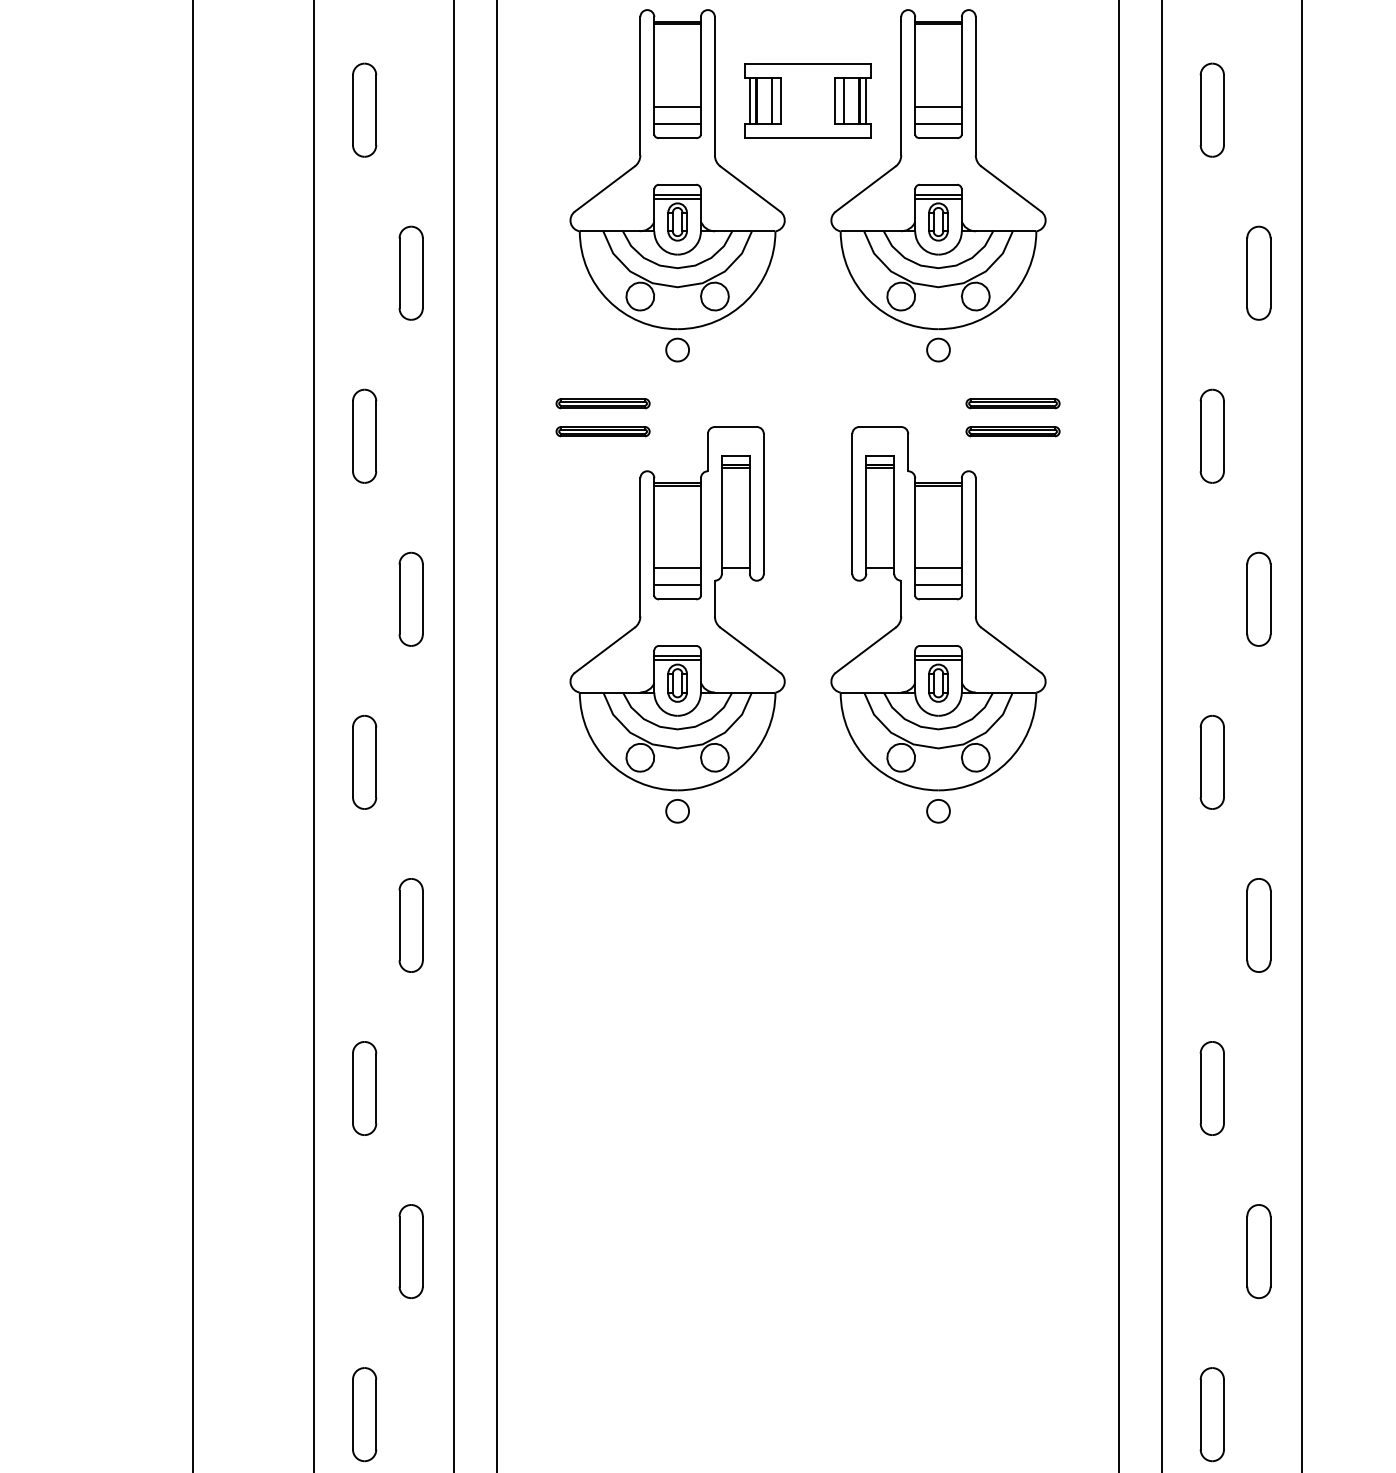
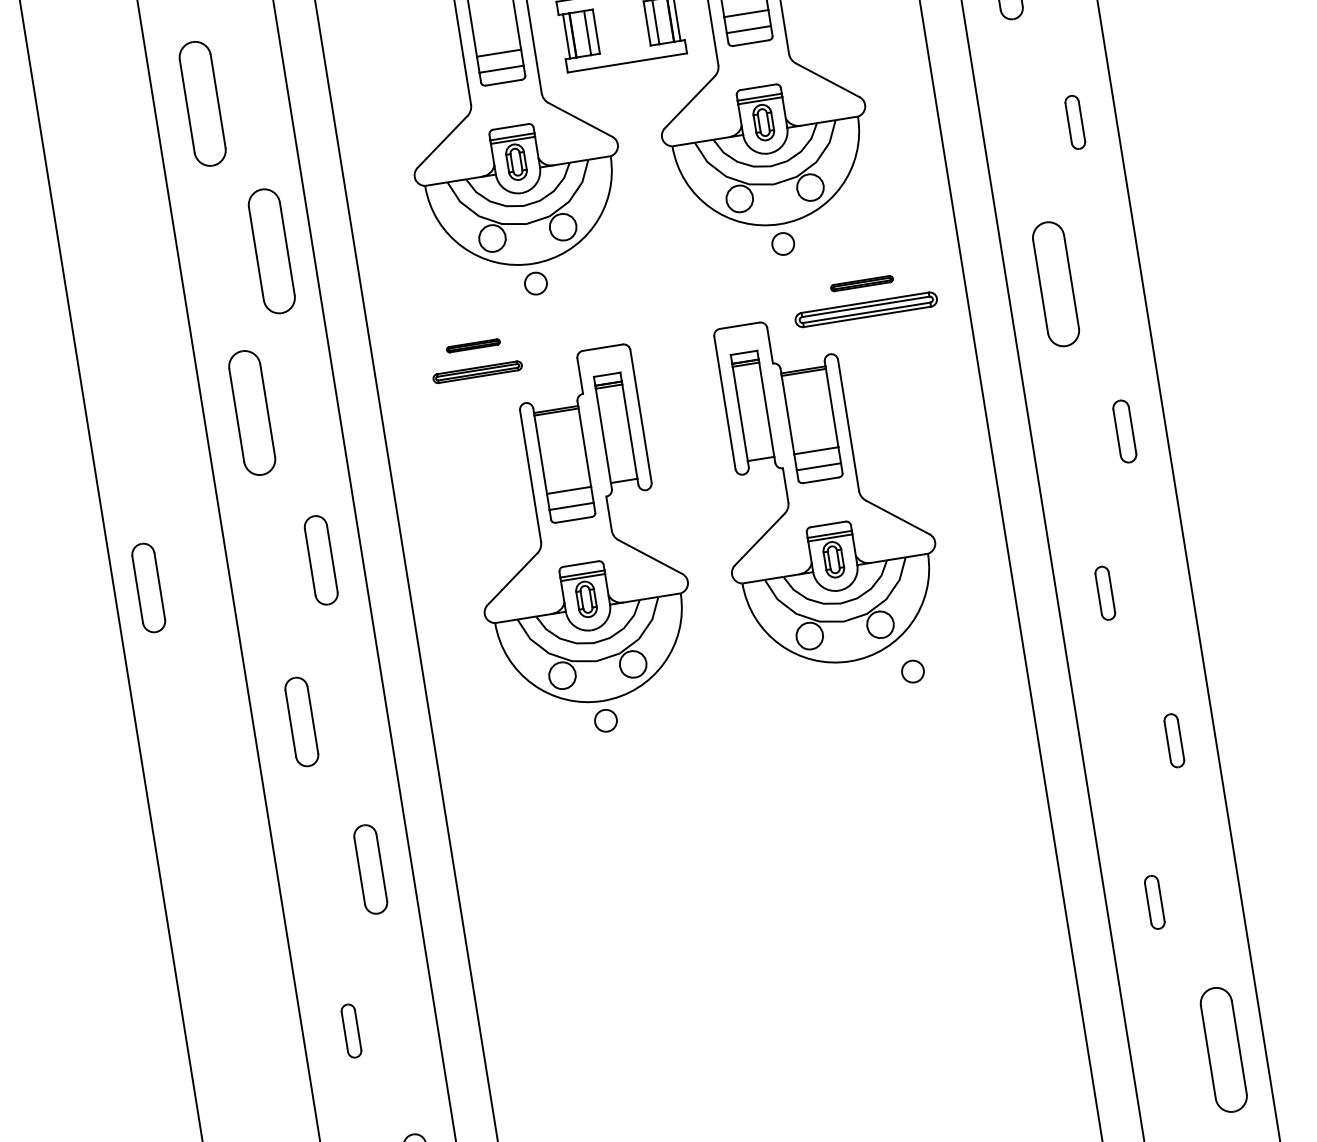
part: (364, 109) -> (202, 103), size x1.4
part: (410, 272) -> (270, 250), size x1.4
part: (1258, 272) -> (1074, 121), size x0.6
part: (602, 403) -> (472, 345), size x0.6
part: (1012, 403) -> (861, 283), size x0.7
part: (1012, 431) -> (865, 309), size x1.6
part: (364, 435) -> (252, 412), size x1.4
part: (1211, 435) -> (1054, 283), size x1.4
part: (228, 598) -> (147, 587), added
part: (1258, 598) -> (1124, 430), size x0.7
part: (1211, 762) -> (1104, 593), size x0.6
circle: (938, 811) -> (913, 671), moved
part: (1258, 925) -> (1173, 740), size x0.6
part: (364, 1088) -> (351, 1031), size x0.6
part: (1211, 1088) -> (1154, 902), size x0.6
part: (1258, 1251) -> (1223, 1049), size x1.4

